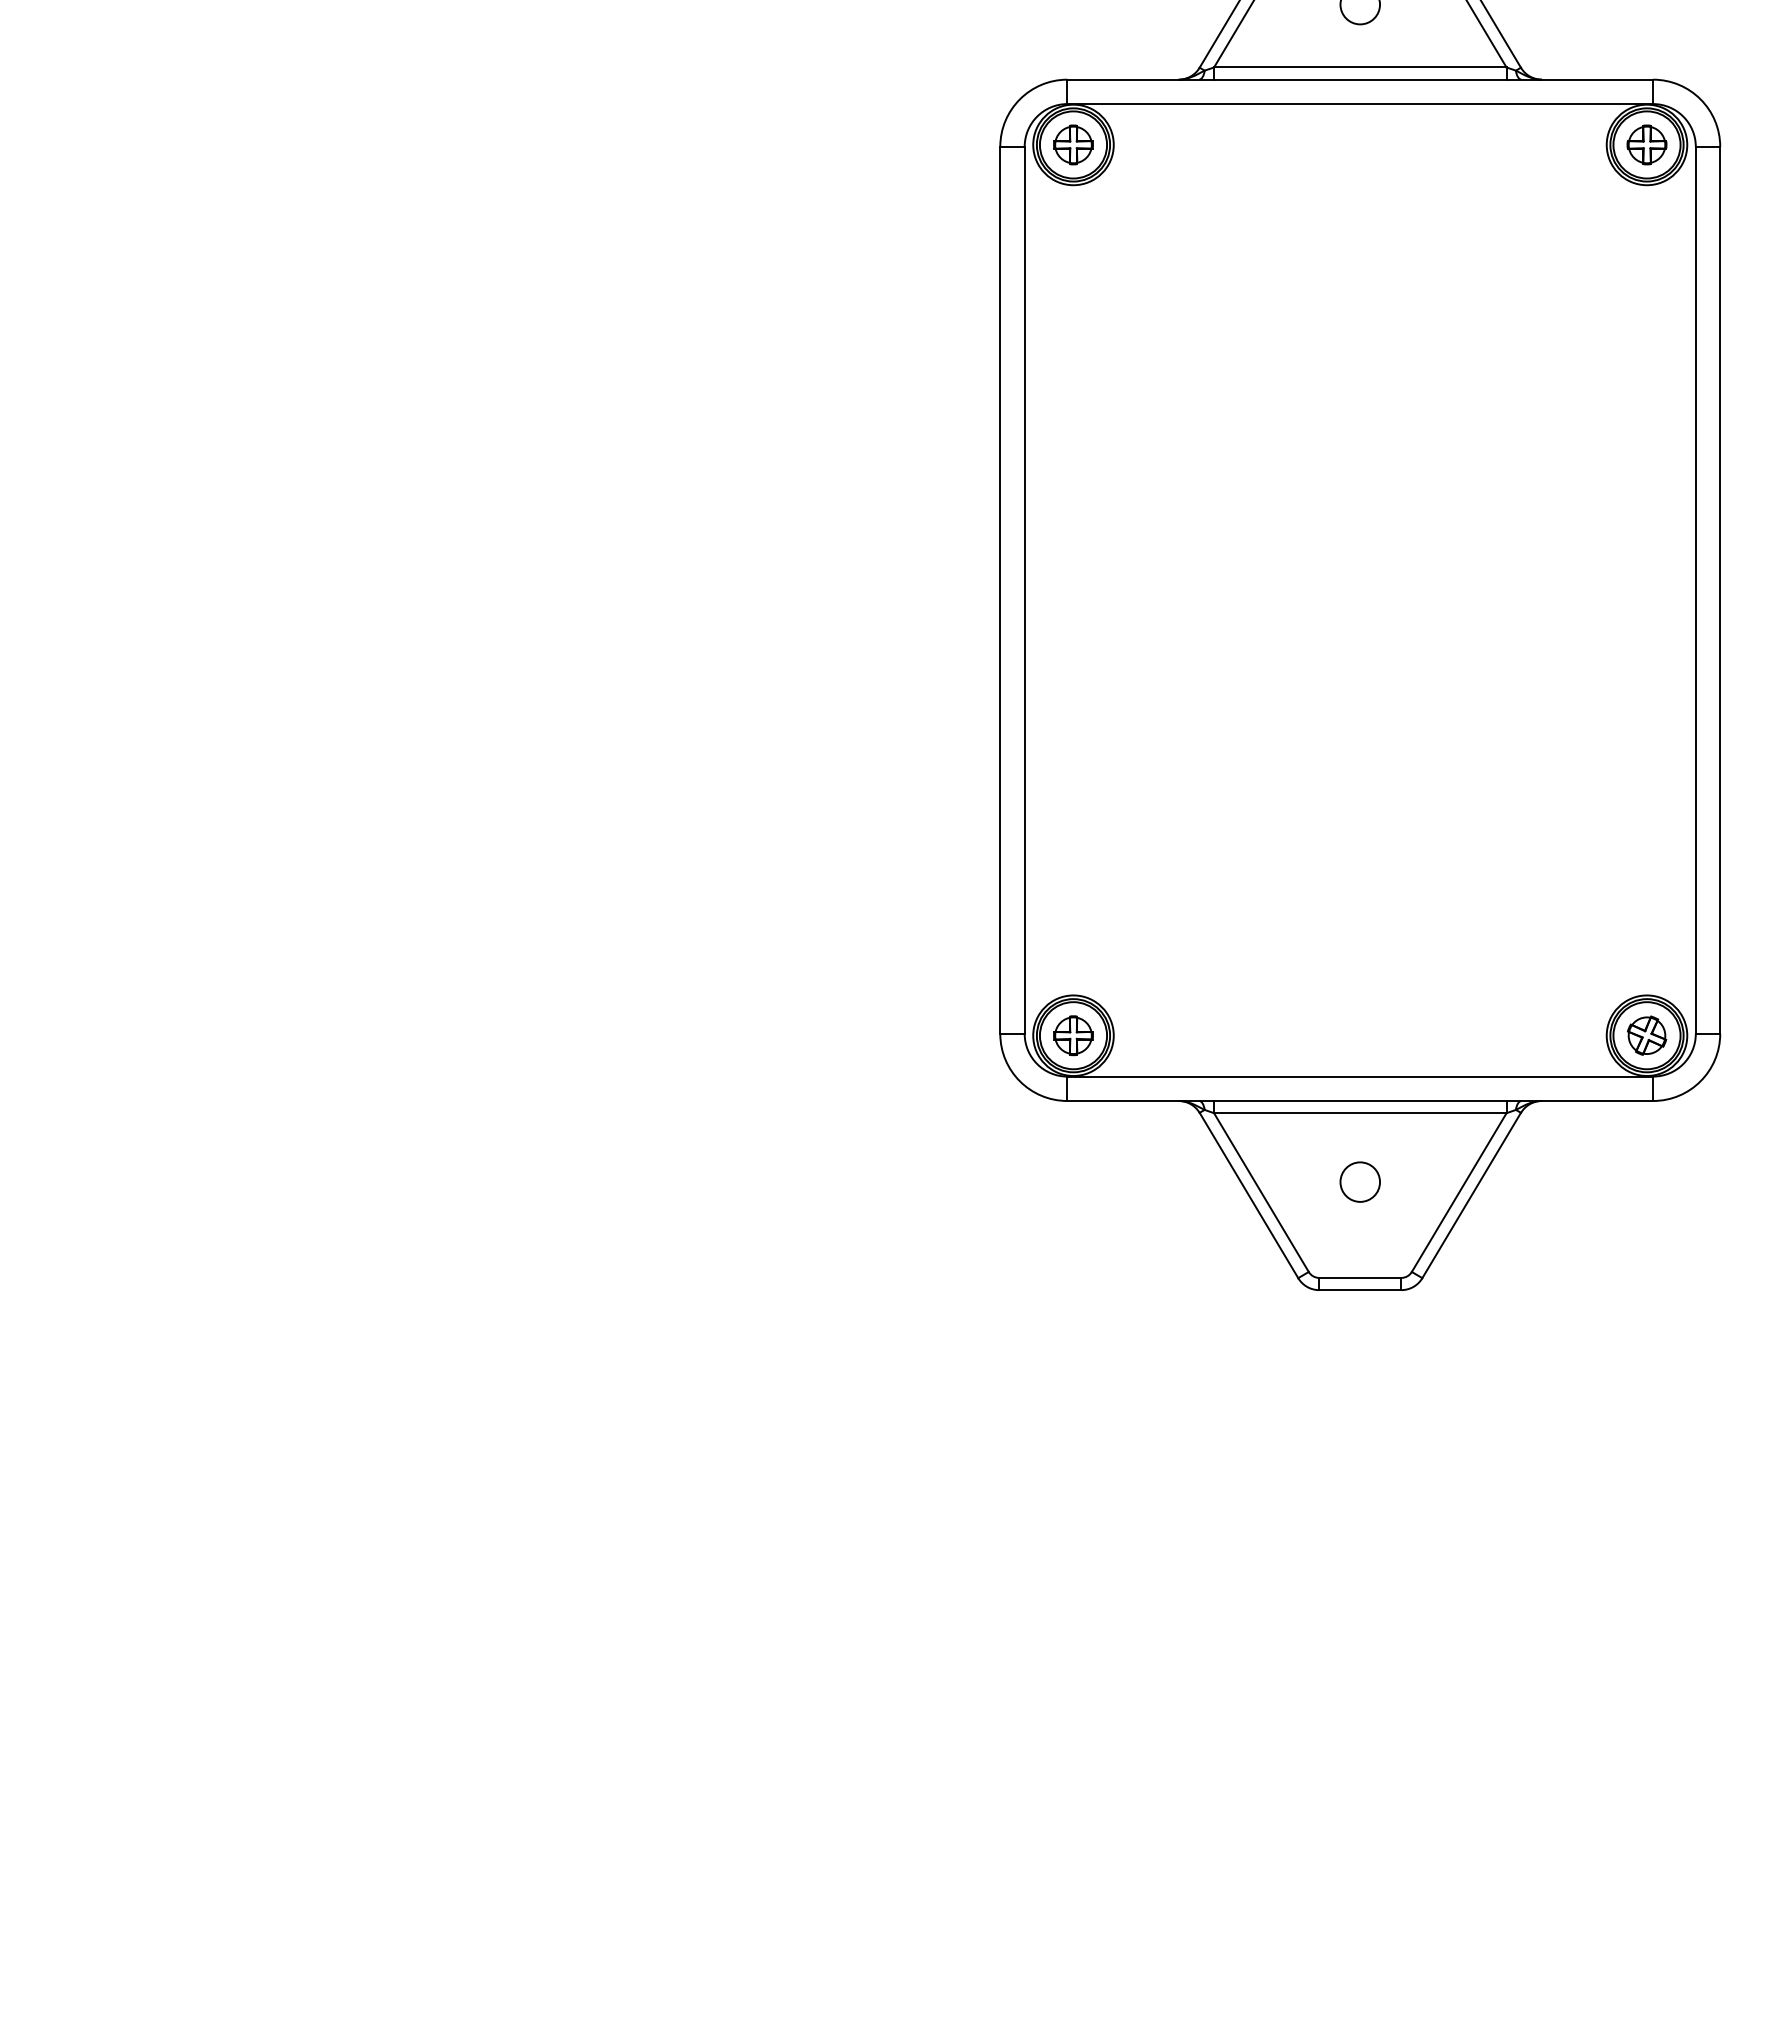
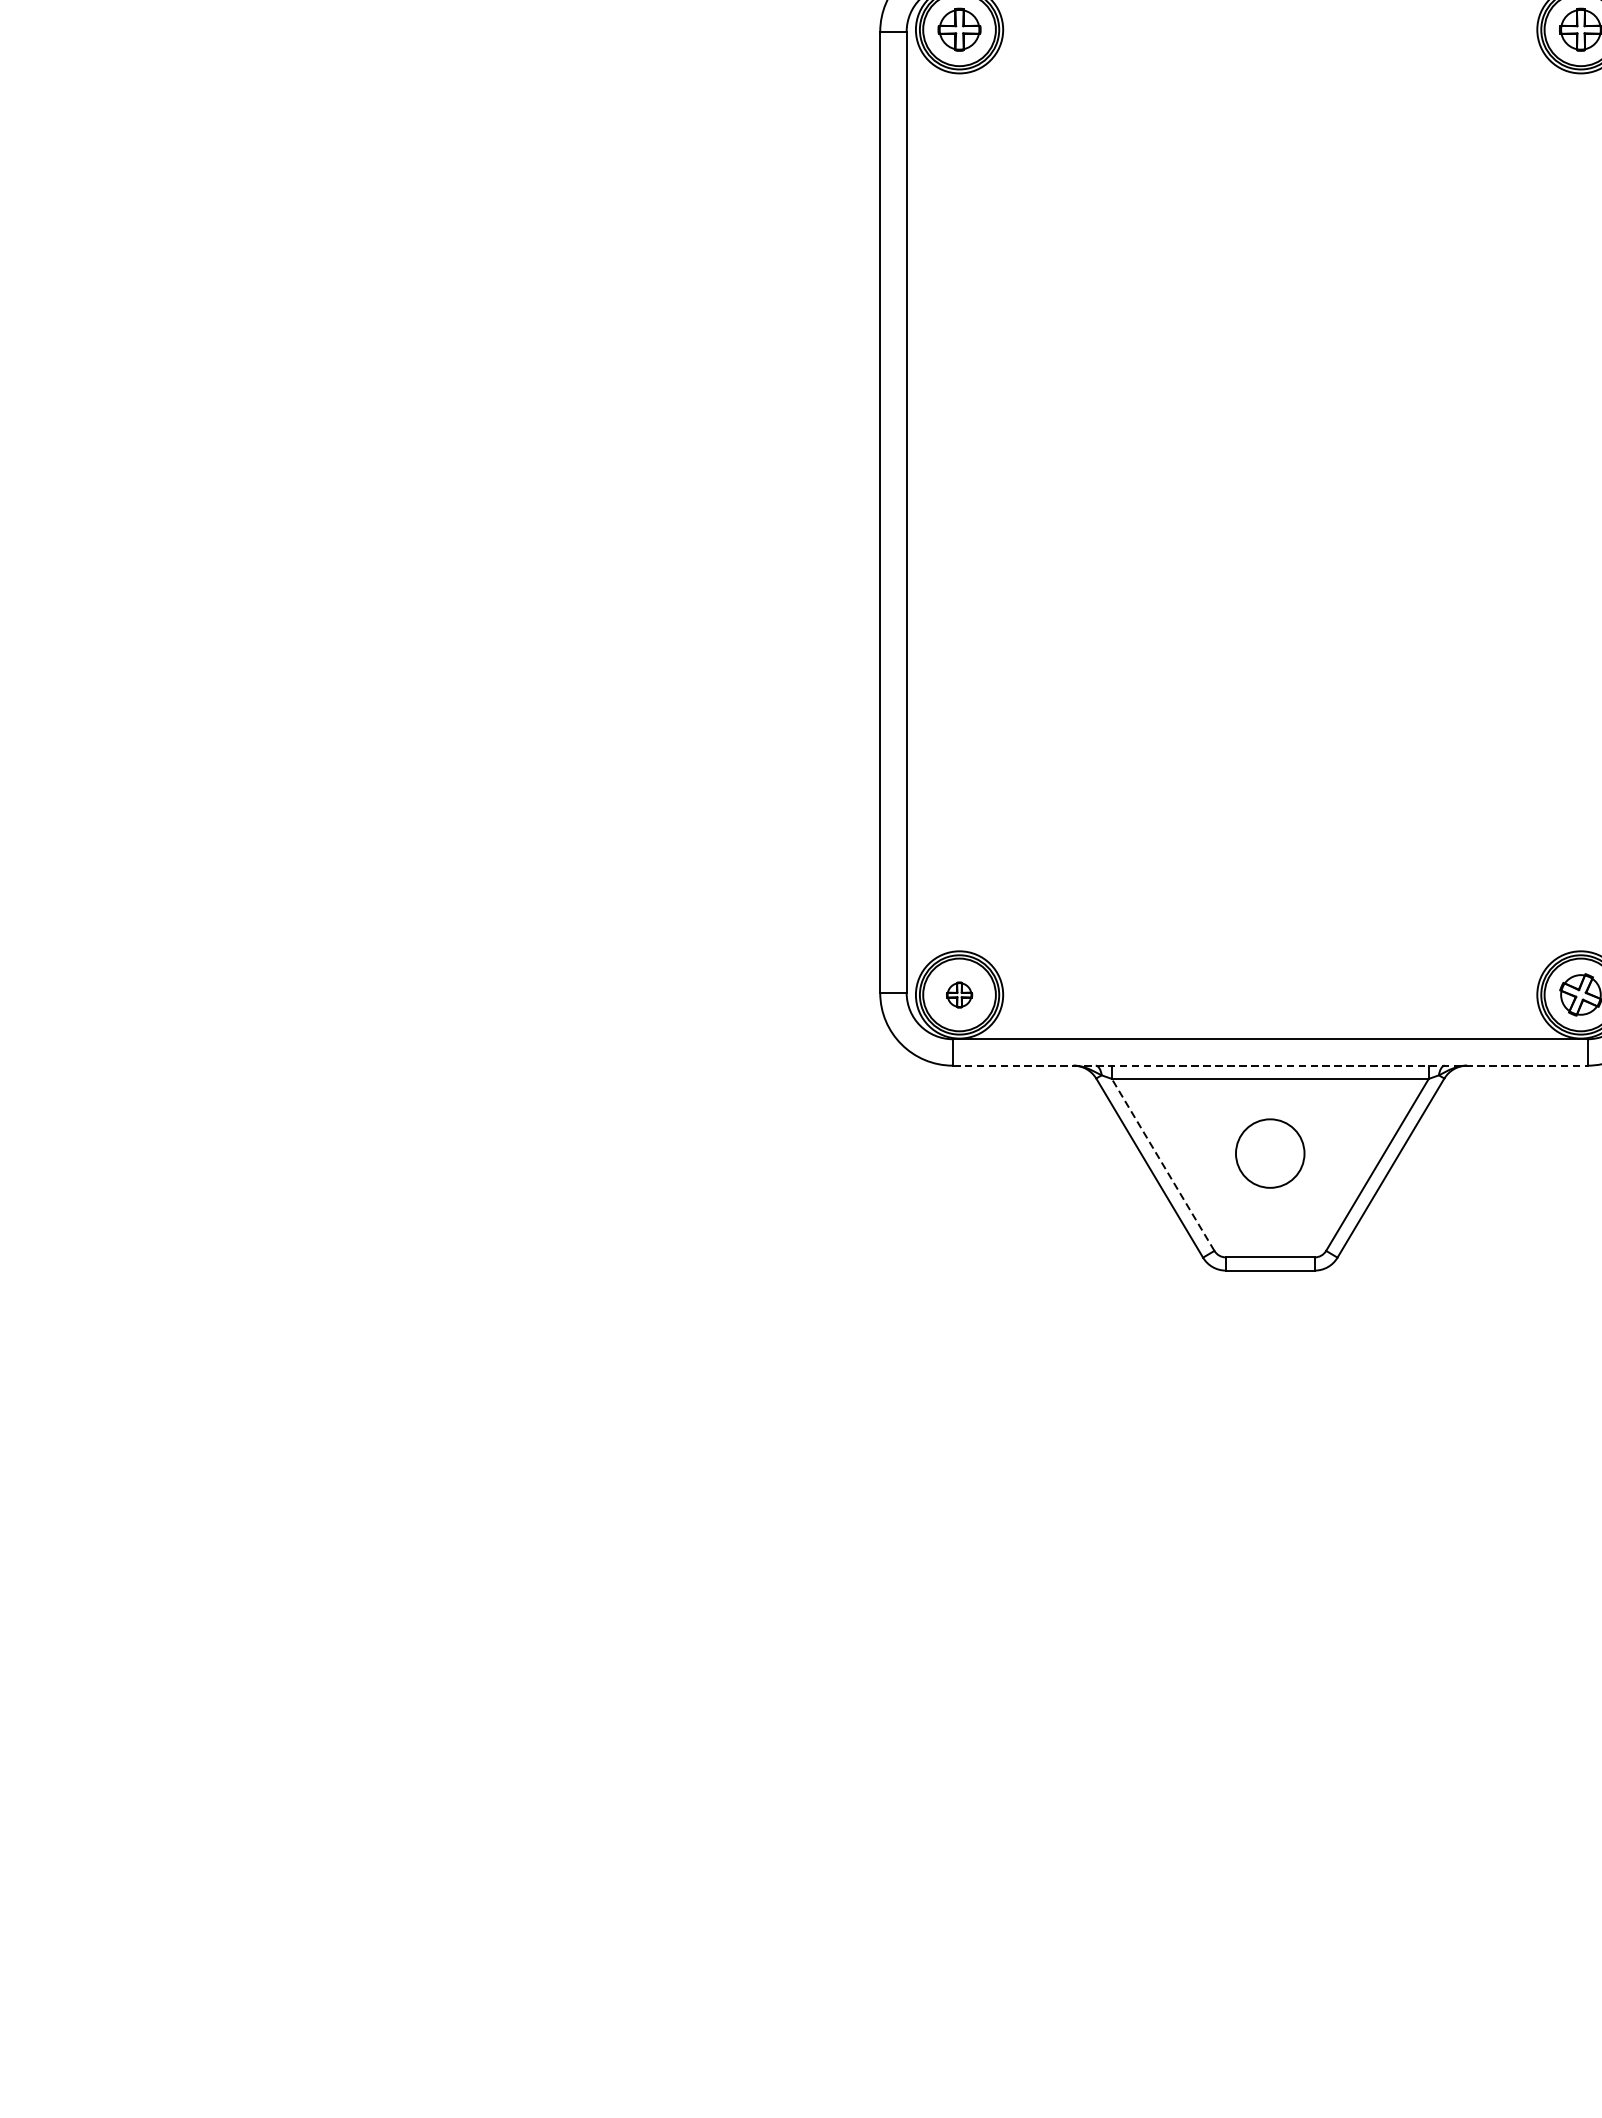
part: (1073, 1035) -> (959, 994), size x0.6
line: (1360, 1101) -> (1270, 1066), solid -> dashed
circle: (1360, 1181) -> (1270, 1152), size x1.6
line: (1261, 1192) -> (1163, 1164), solid -> dashed

